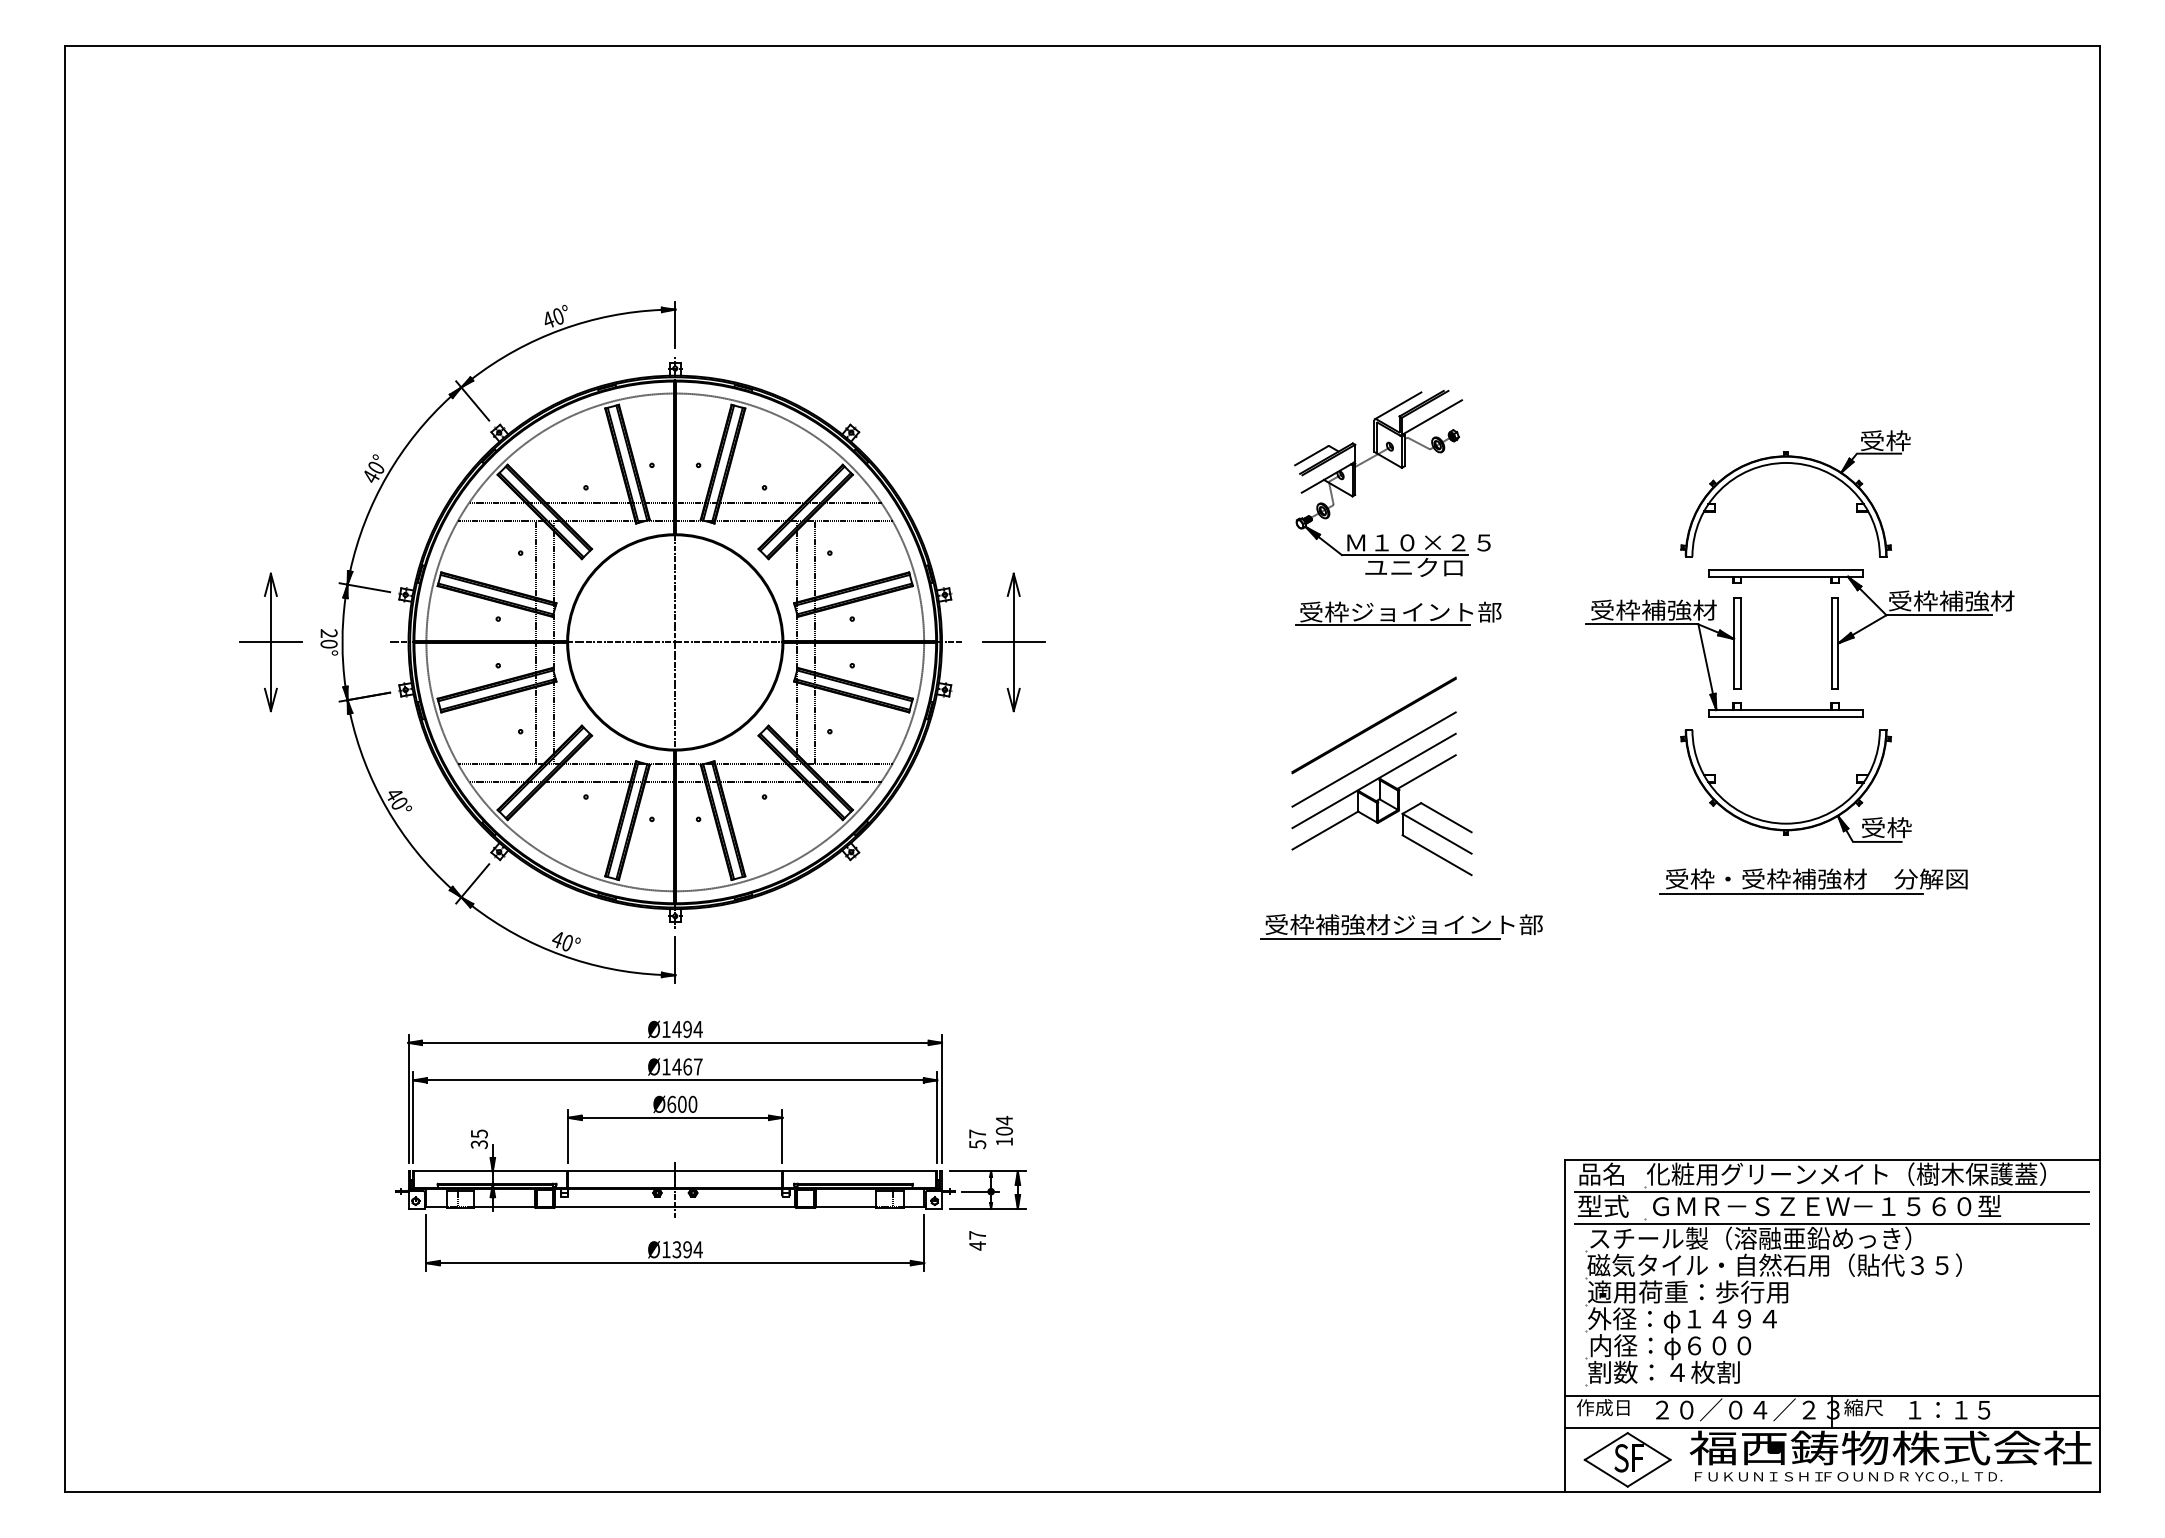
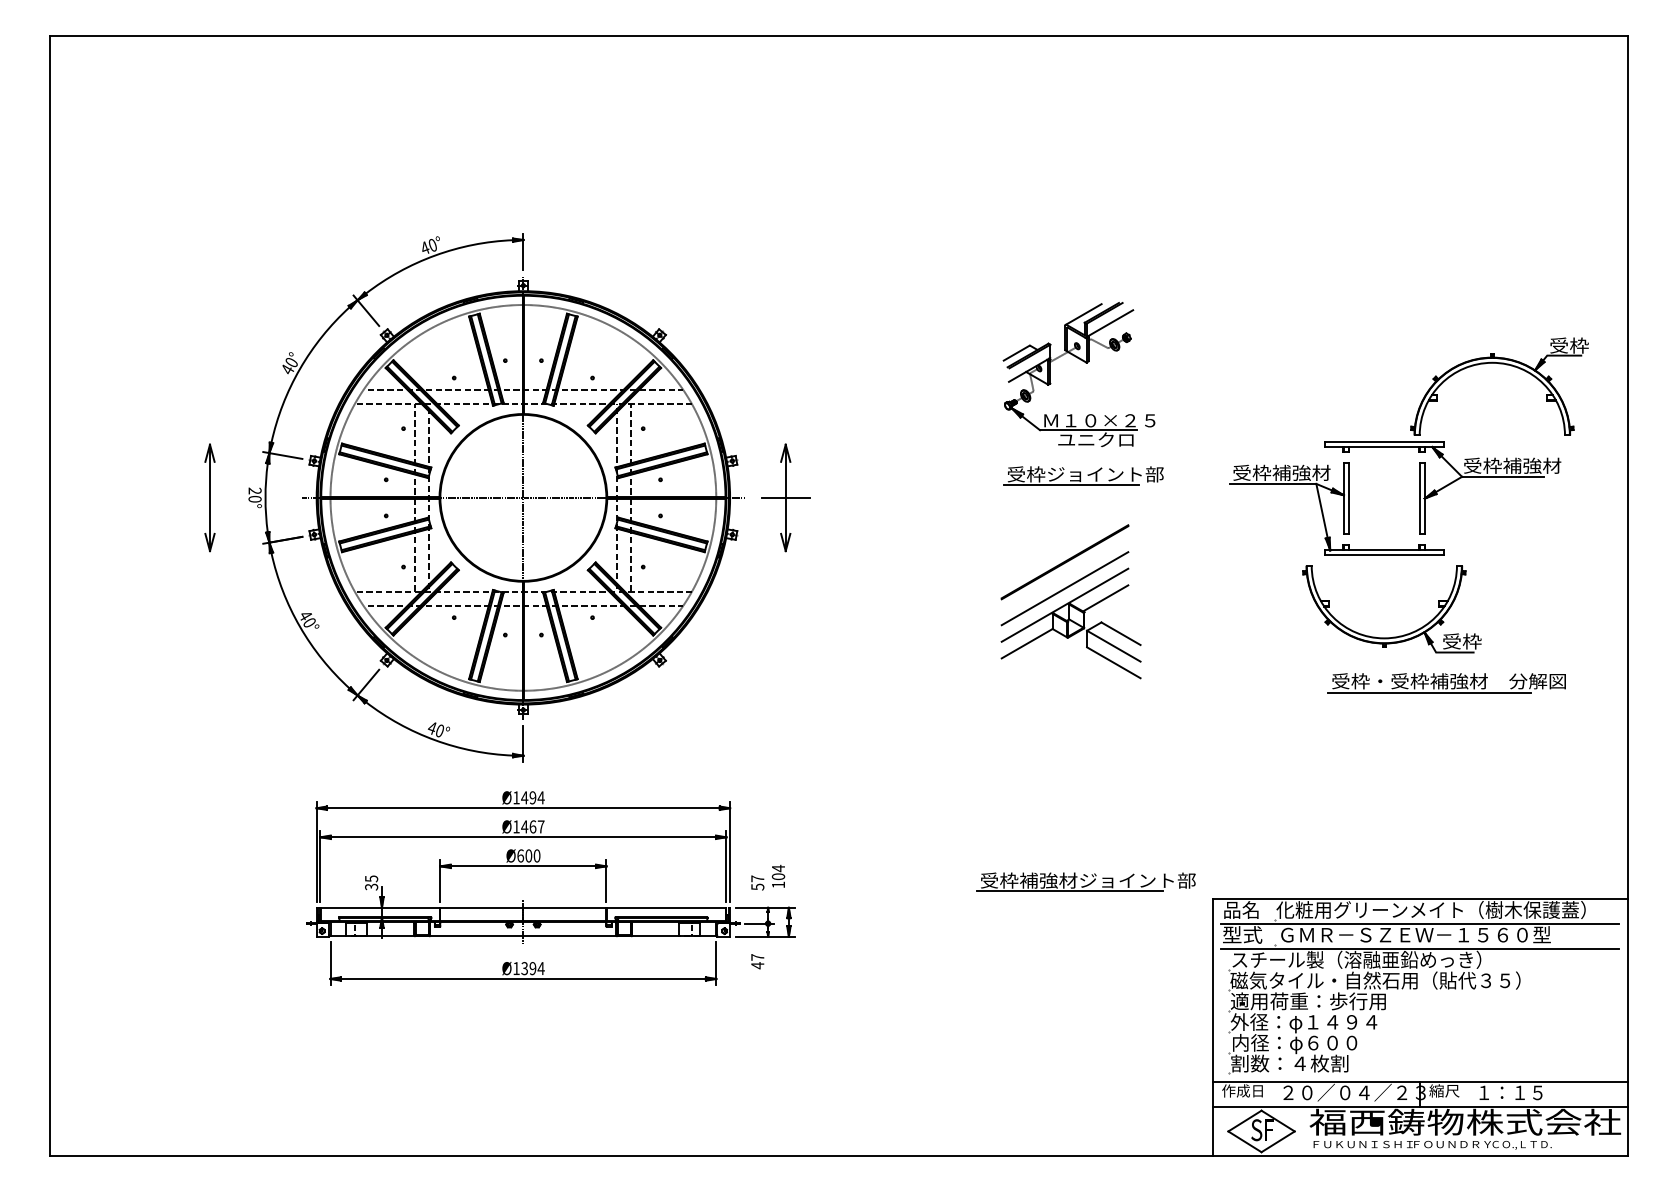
part: (1795, 465) -> (1499, 364), moved
line: (270, 641) -> (209, 497), removed
part: (1813, 881) -> (1446, 683), moved
part: (1400, 925) -> (1085, 881), moved

